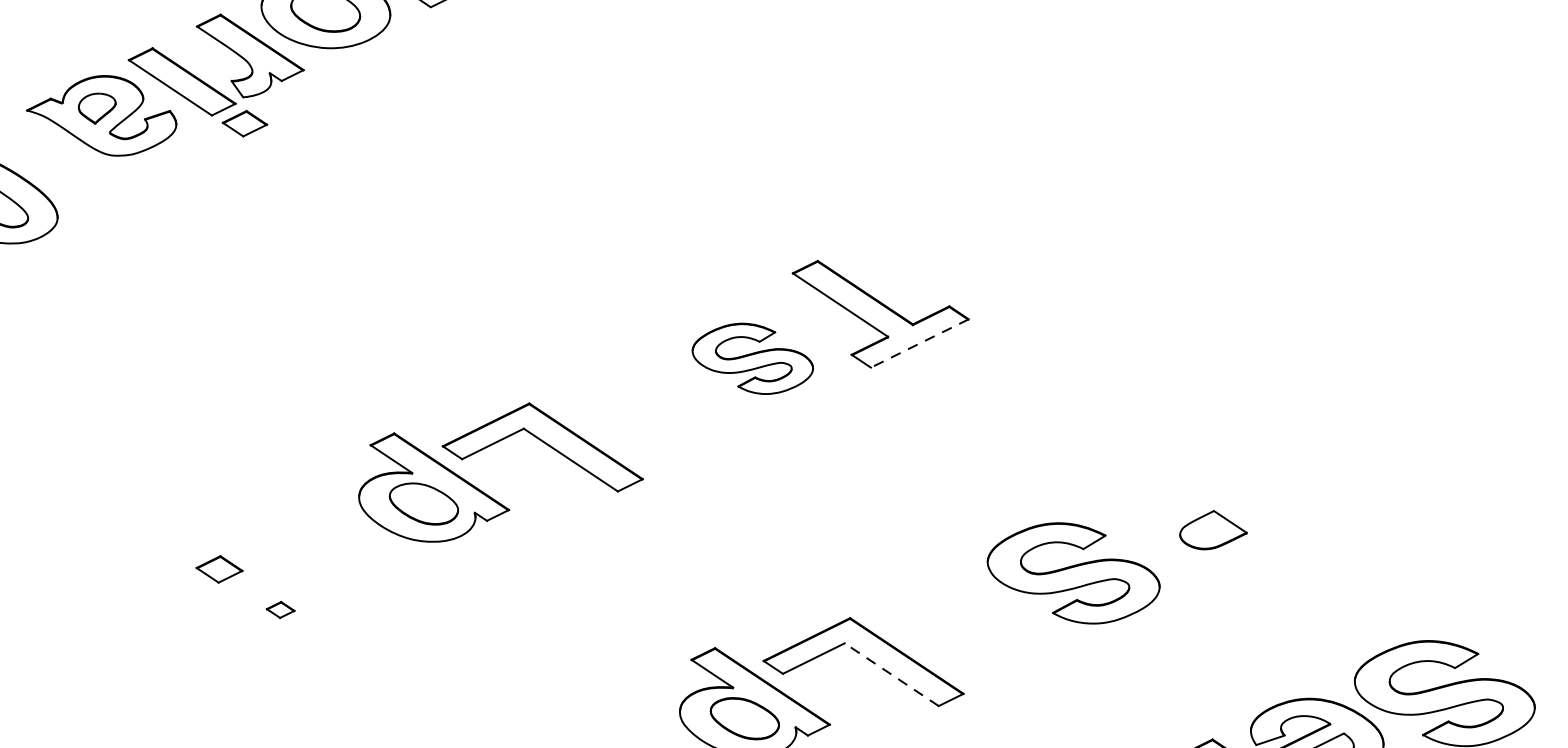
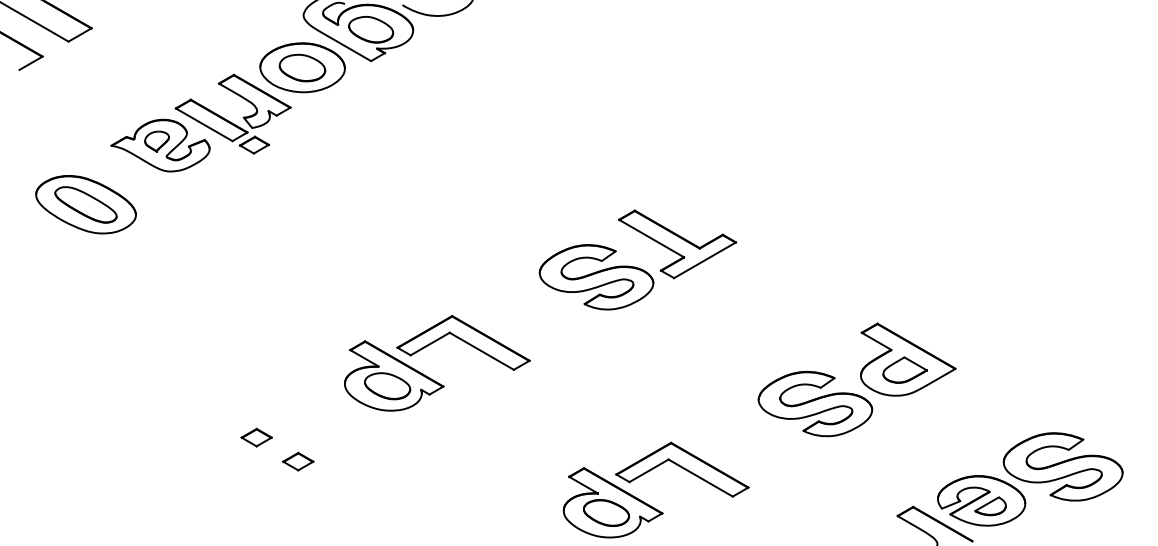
line: (920, 343) -> (705, 260), dashed -> solid
part: (752, 358) -> (596, 277), size x1.43
part: (1219, 514) -> (908, 359), added
part: (280, 609) -> (298, 461), size x1.67
line: (891, 673) -> (700, 477), dashed -> solid

